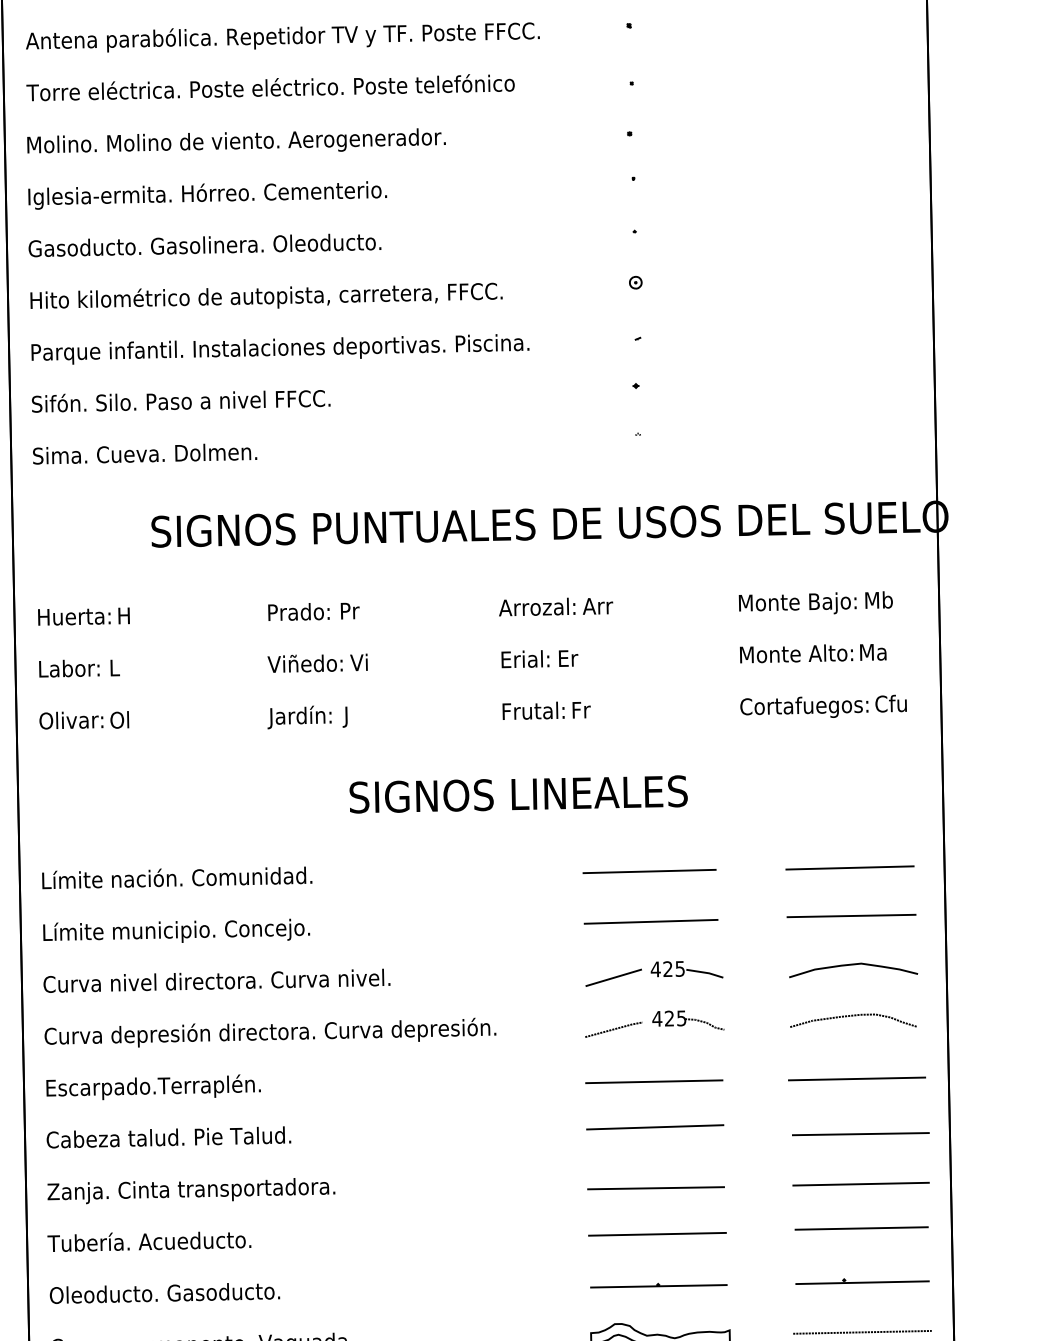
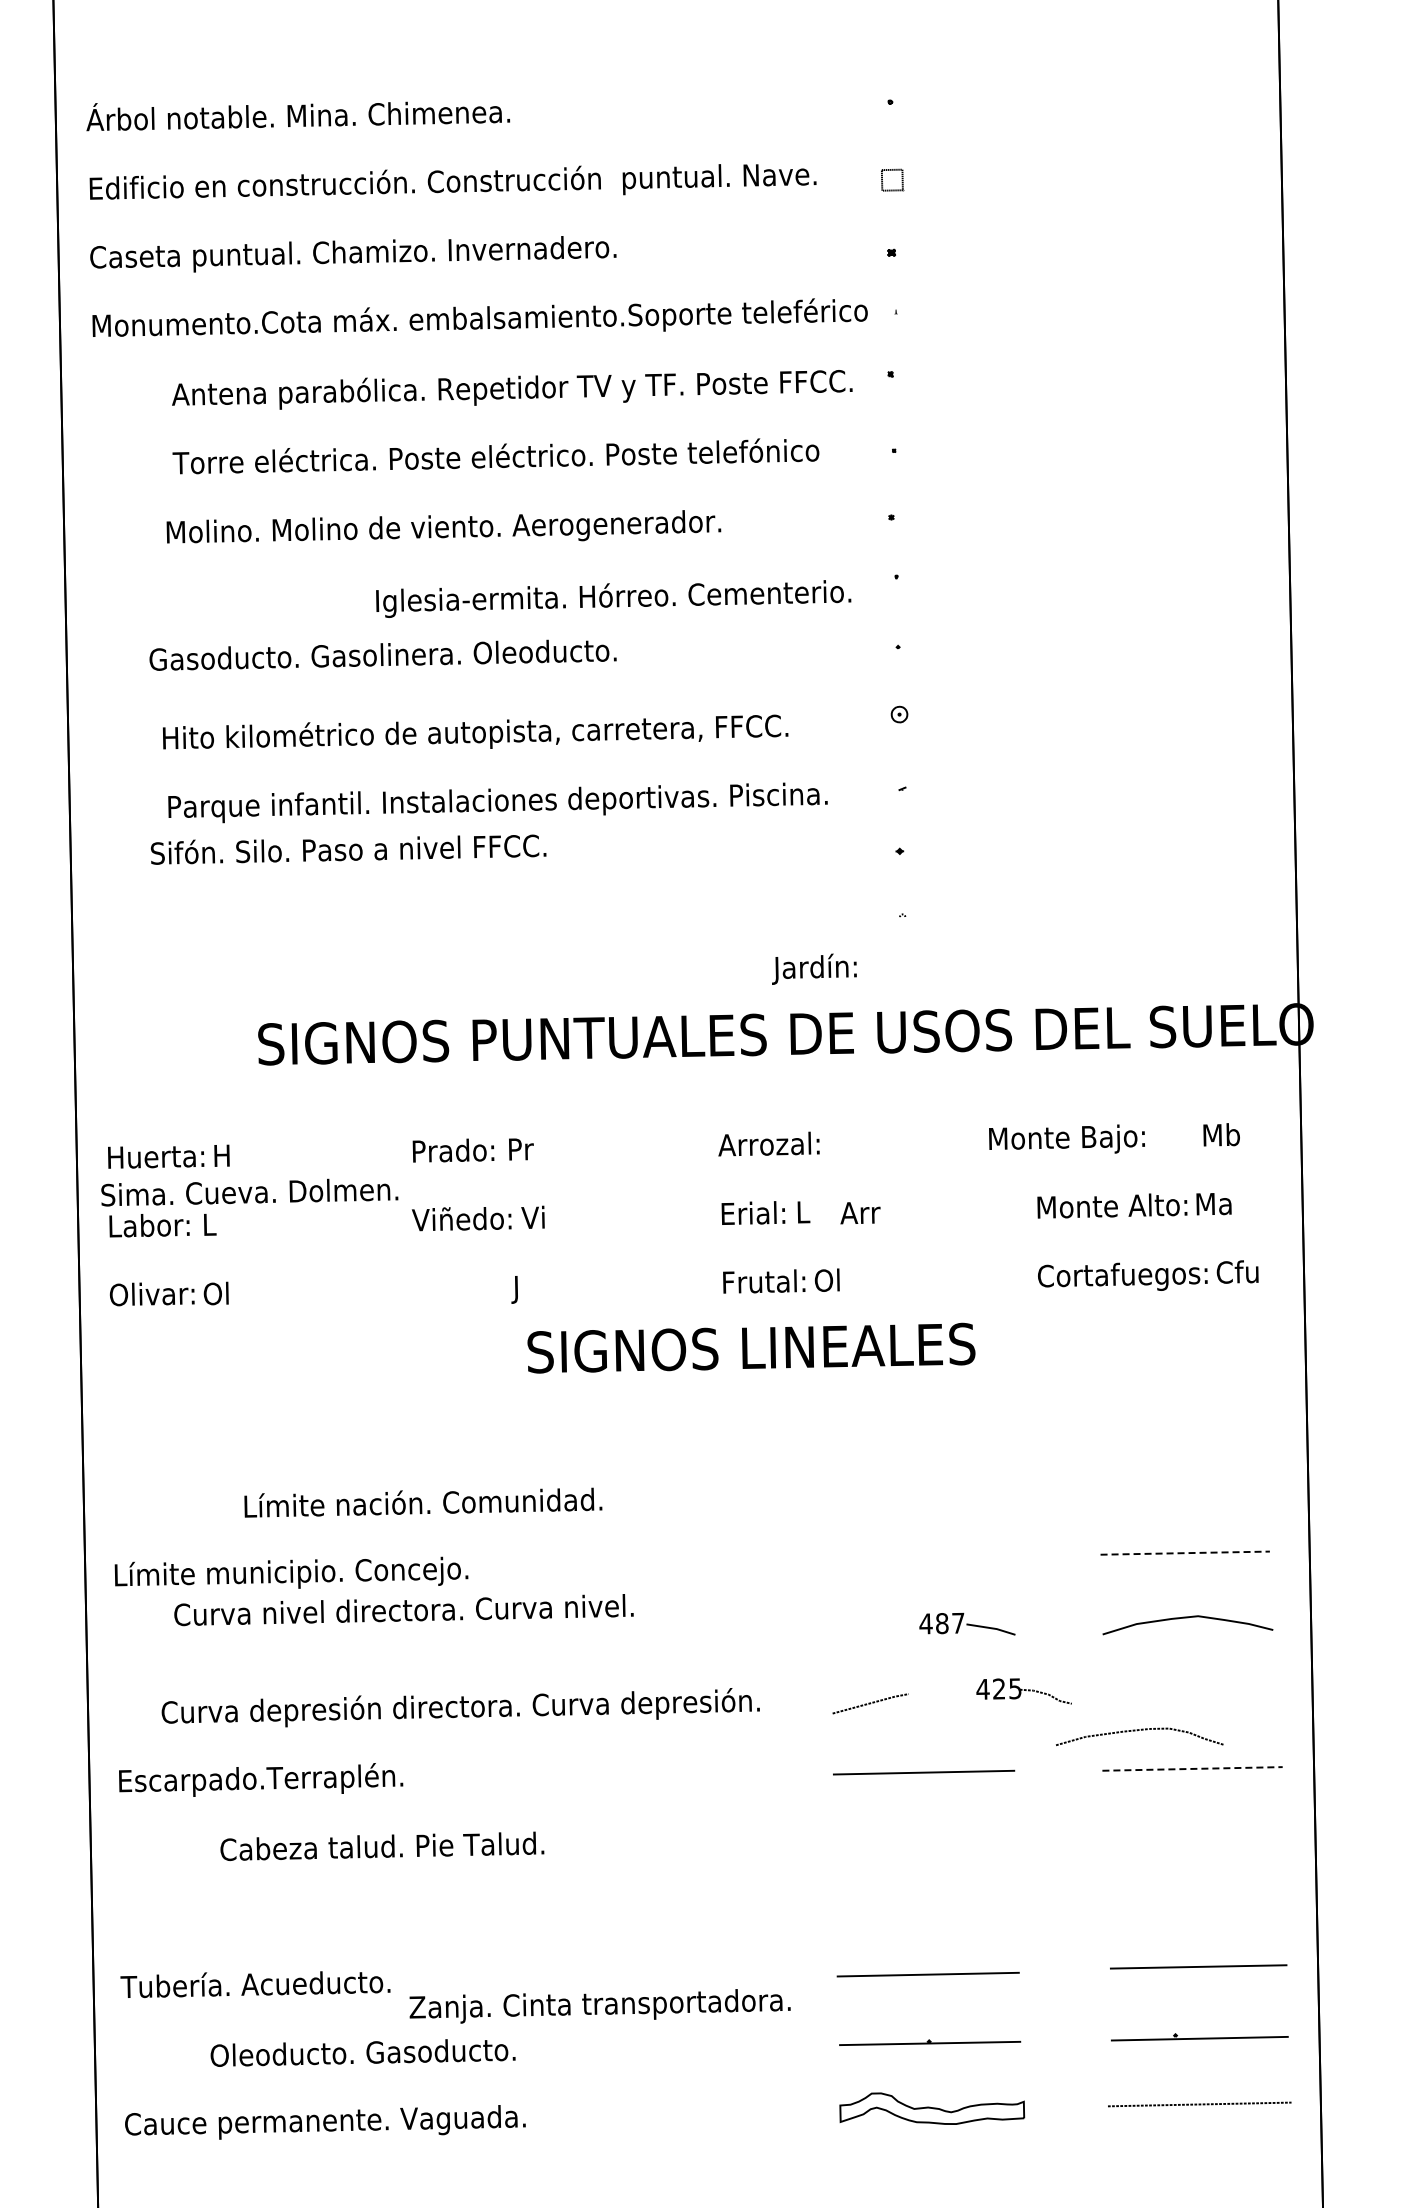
text: (283, 37) -> (512, 389), moved
text: (270, 87) -> (495, 456), moved
text: (236, 140) -> (443, 526), moved
text: (207, 195) -> (613, 598), moved
text: (204, 244) -> (382, 654), moved
text: (266, 295) -> (475, 731), moved
text: (280, 349) -> (497, 802), moved
text: (181, 401) -> (348, 849), moved
text: (144, 454) -> (249, 1192), moved
text: (797, 602) -> (1066, 1138), moved
text: (597, 606) -> (860, 1213), moved
text: (569, 657) -> (811, 1211), Er -> L
text: (580, 709) -> (826, 1279), Fr -> Ol
text: (299, 716) -> (814, 968), moved
text: (518, 793) -> (751, 1347), moved
line: (850, 867) -> (1183, 1489), removed
line: (649, 871) -> (917, 1494), removed
text: (177, 877) -> (423, 1502), moved
line: (851, 916) -> (1185, 1553), solid -> dashed
line: (650, 921) -> (919, 1560), removed
text: (674, 969) -> (950, 1623), 425 -> 487
line: (613, 977) -> (870, 1634), removed
text: (216, 981) -> (403, 1610), moved
curve: (851, 1016) -> (1137, 1731), moved
part: (687, 1020) -> (1023, 1691), moved
text: (270, 1032) -> (460, 1707), moved
line: (857, 1078) -> (1193, 1768), solid -> dashed
line: (655, 1126) -> (925, 1832), removed
line: (860, 1133) -> (1197, 1841), removed
text: (169, 1136) -> (382, 1845), moved
line: (860, 1184) -> (1197, 1908), removed
line: (656, 1188) -> (926, 1913), removed
text: (190, 1191) -> (599, 2006), moved
text: (164, 1293) -> (362, 2052), moved

